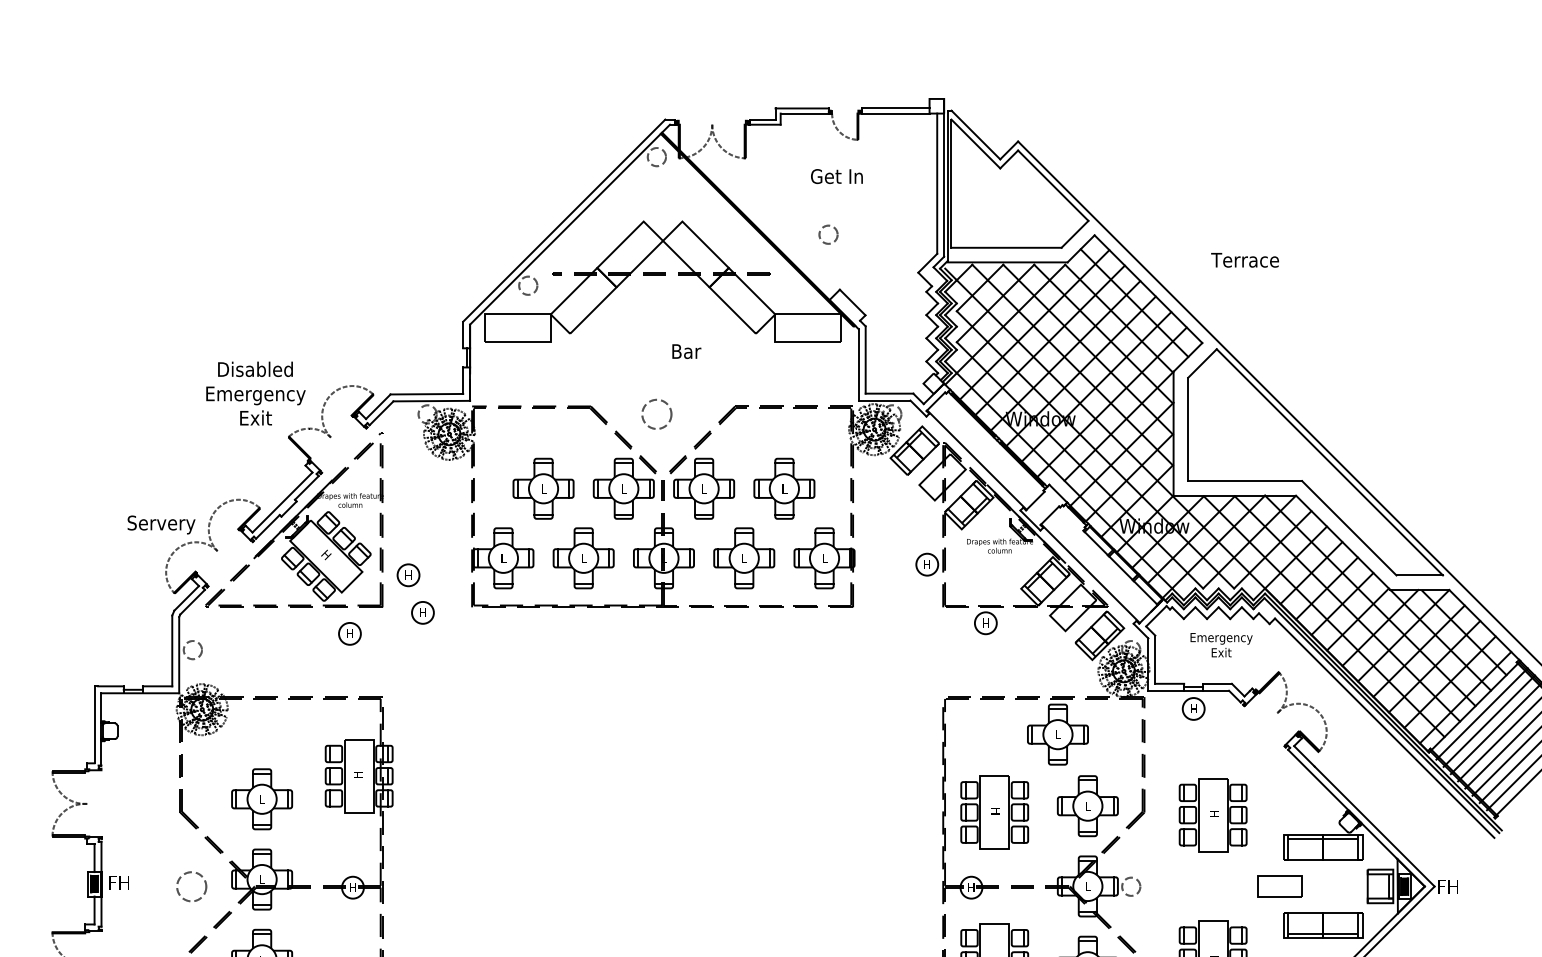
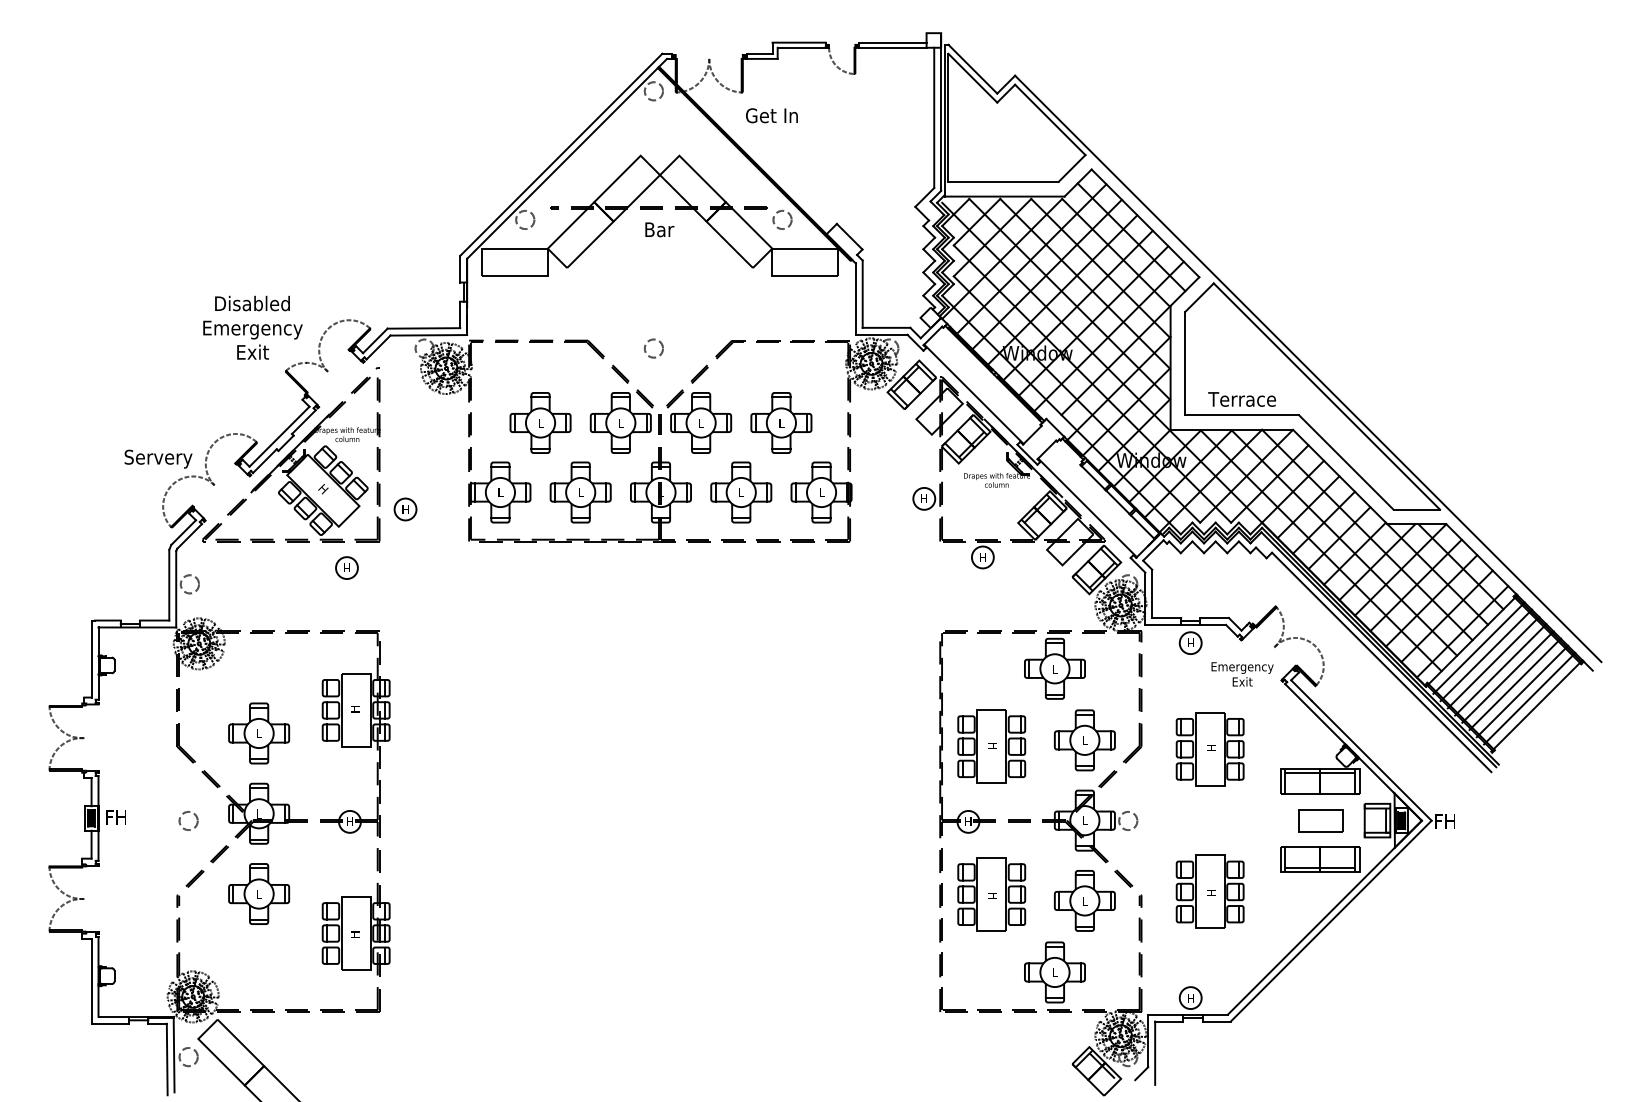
text: (836, 176) -> (771, 115), moved
circle: (828, 234) -> (782, 219), moved
text: (1244, 260) -> (1241, 399), moved
text: (686, 351) -> (659, 229), moved
circle: (656, 414) -> (653, 348), size x0.62
part: (422, 612) -> (419, 546), removed
text: (1221, 645) -> (1242, 674), moved
circle: (191, 886) -> (188, 820), size x0.62
part: (1279, 886) -> (1320, 820), moved

